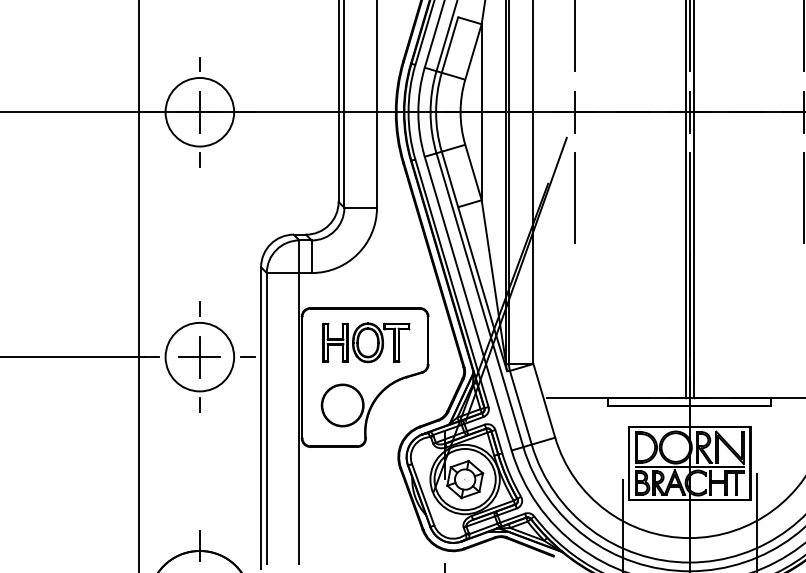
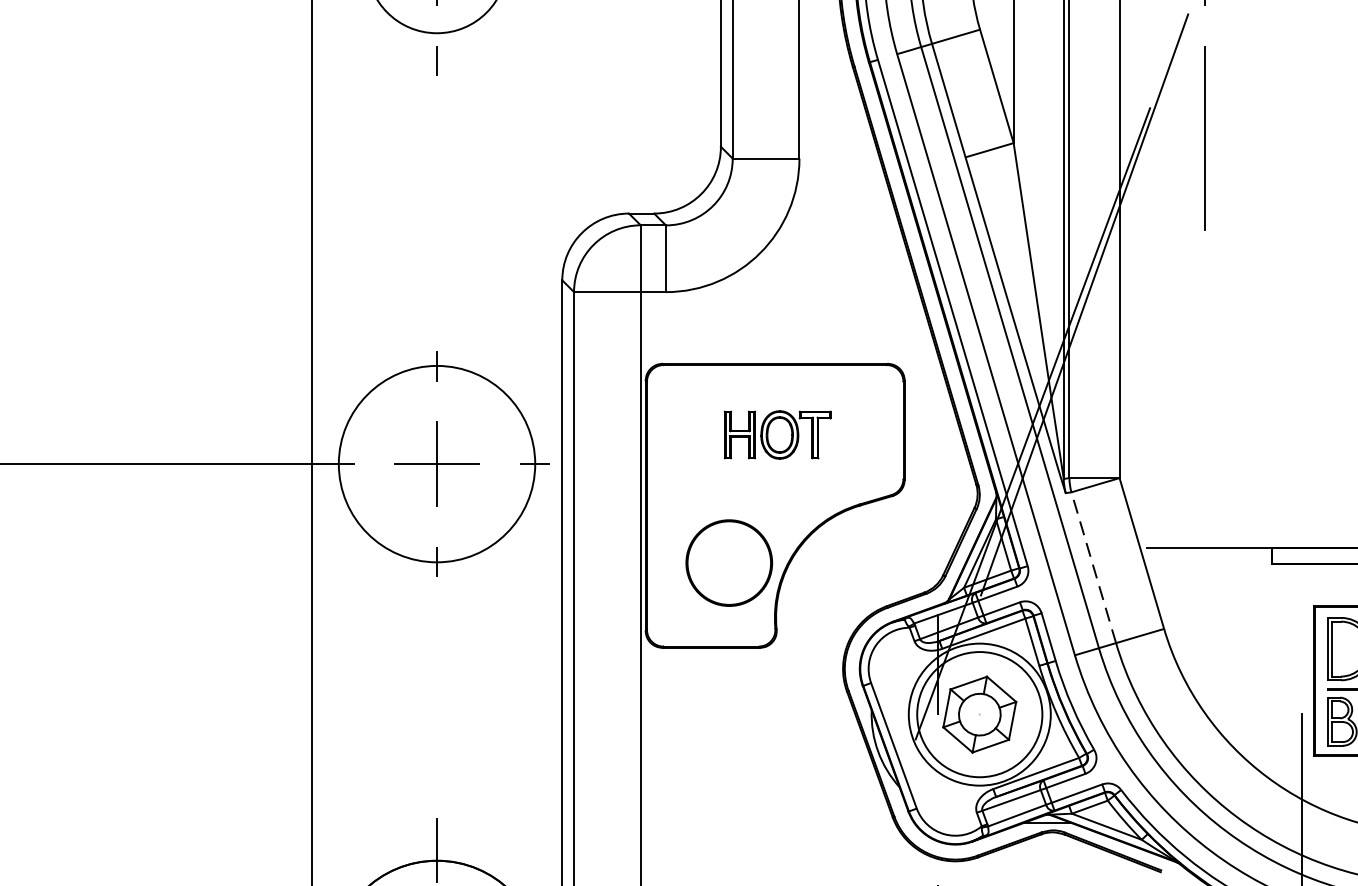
part: (366, 342) -> (777, 434), size x0.6
circle: (199, 356) -> (436, 462), size x1.4
line: (520, 407) -> (1093, 567), solid -> dashed

